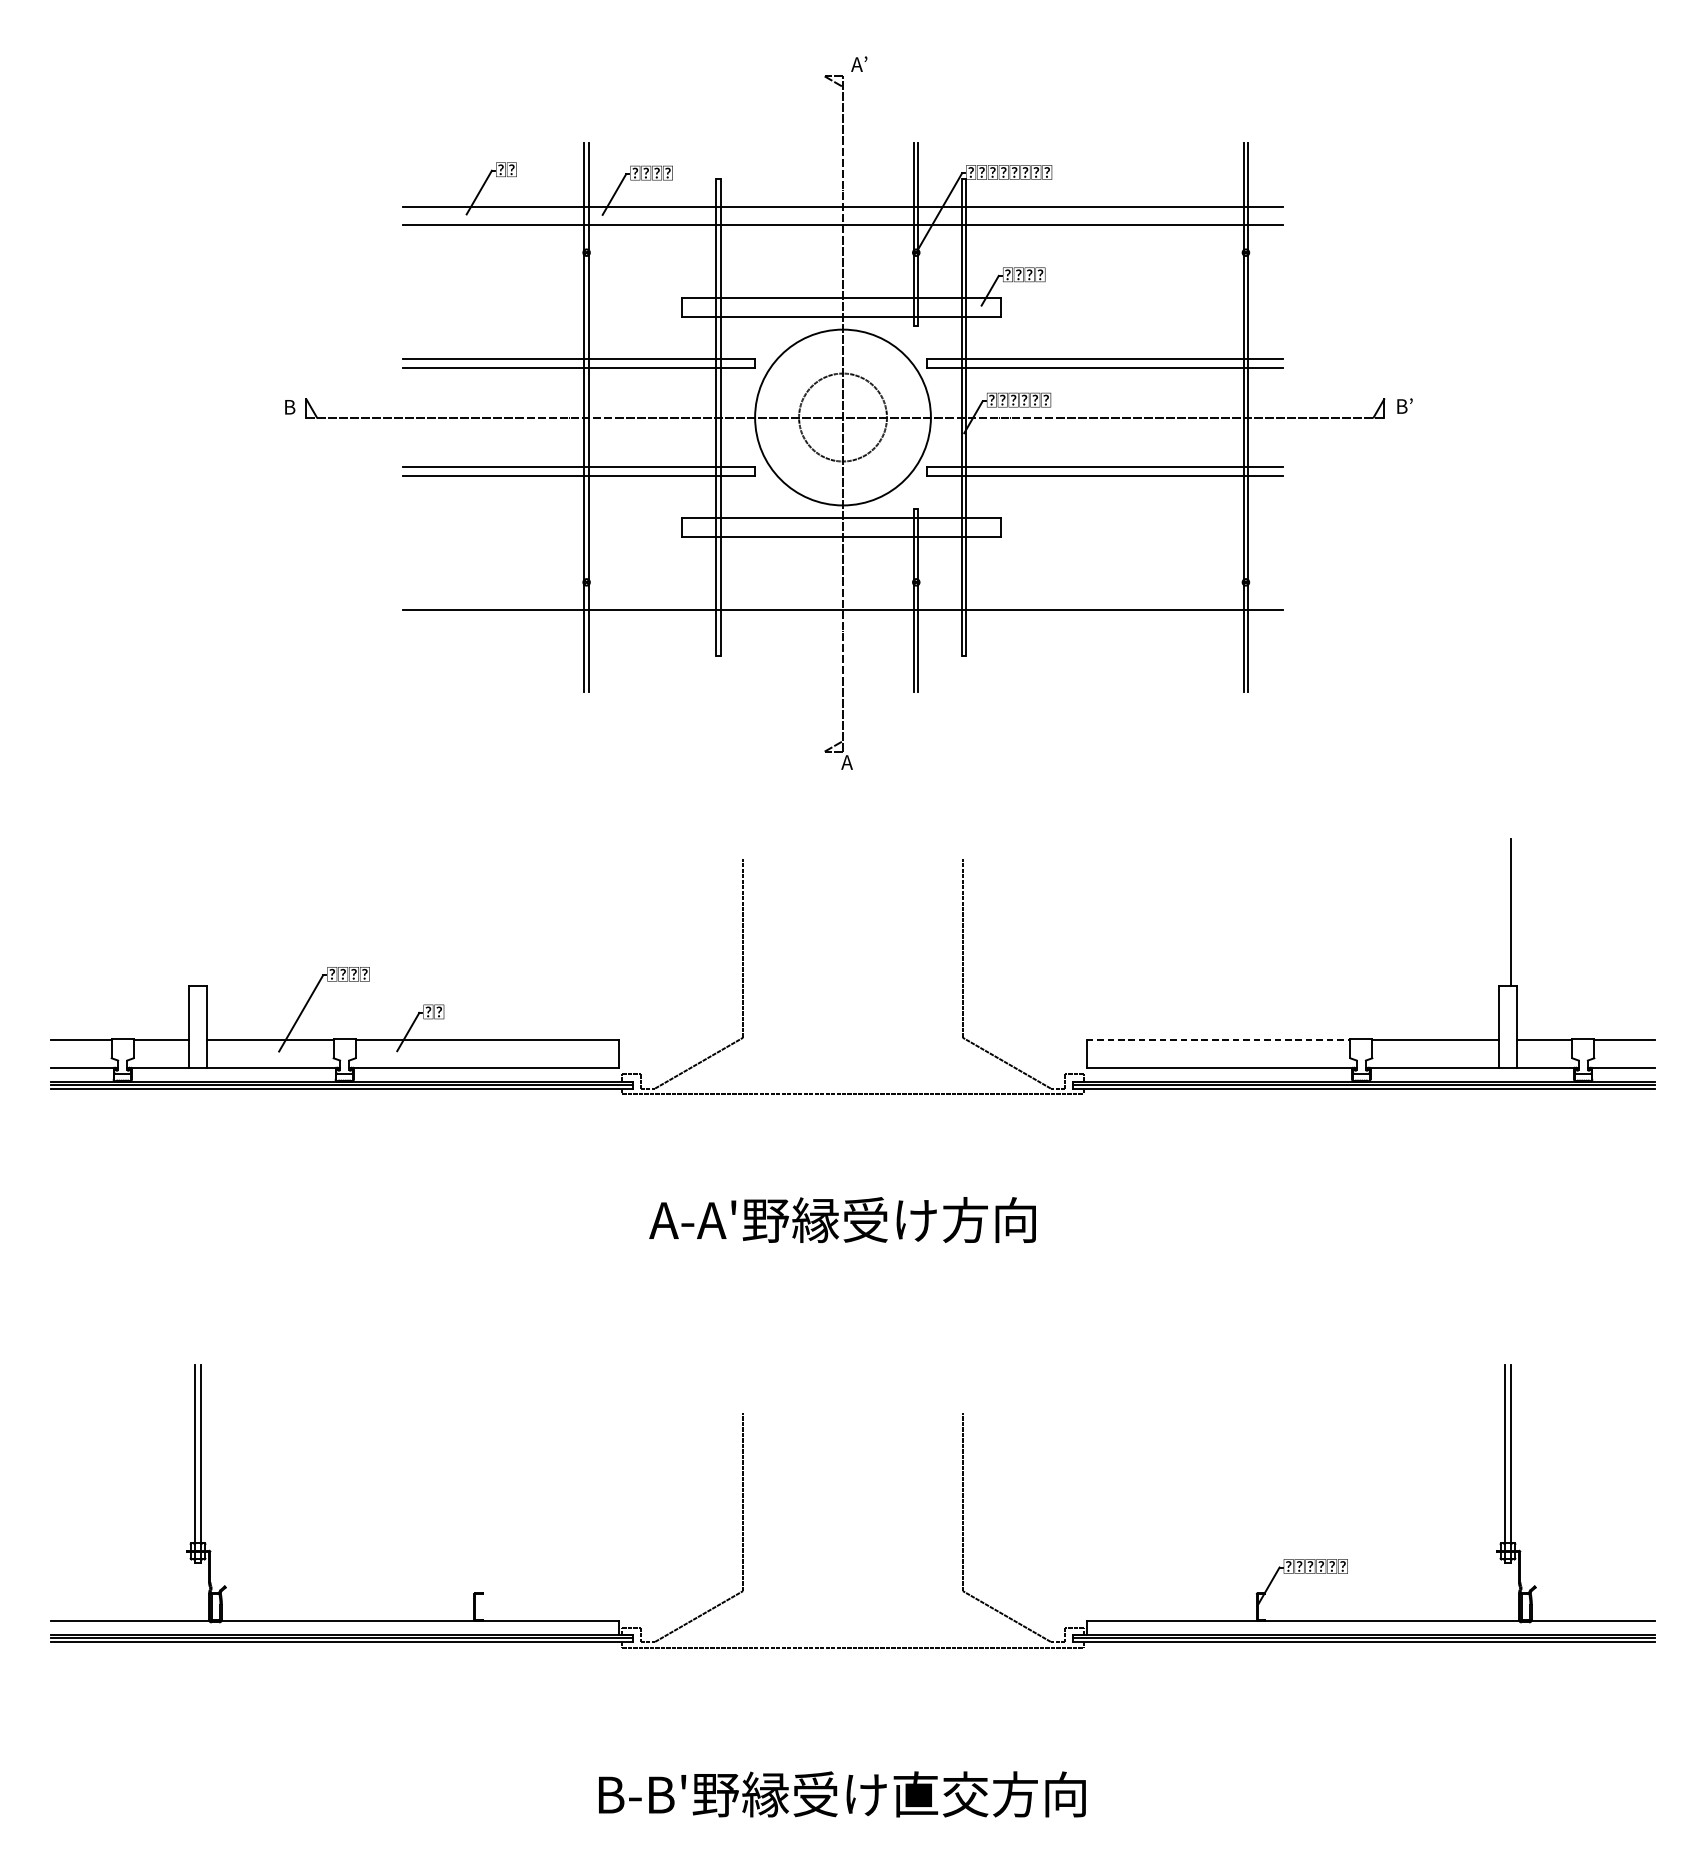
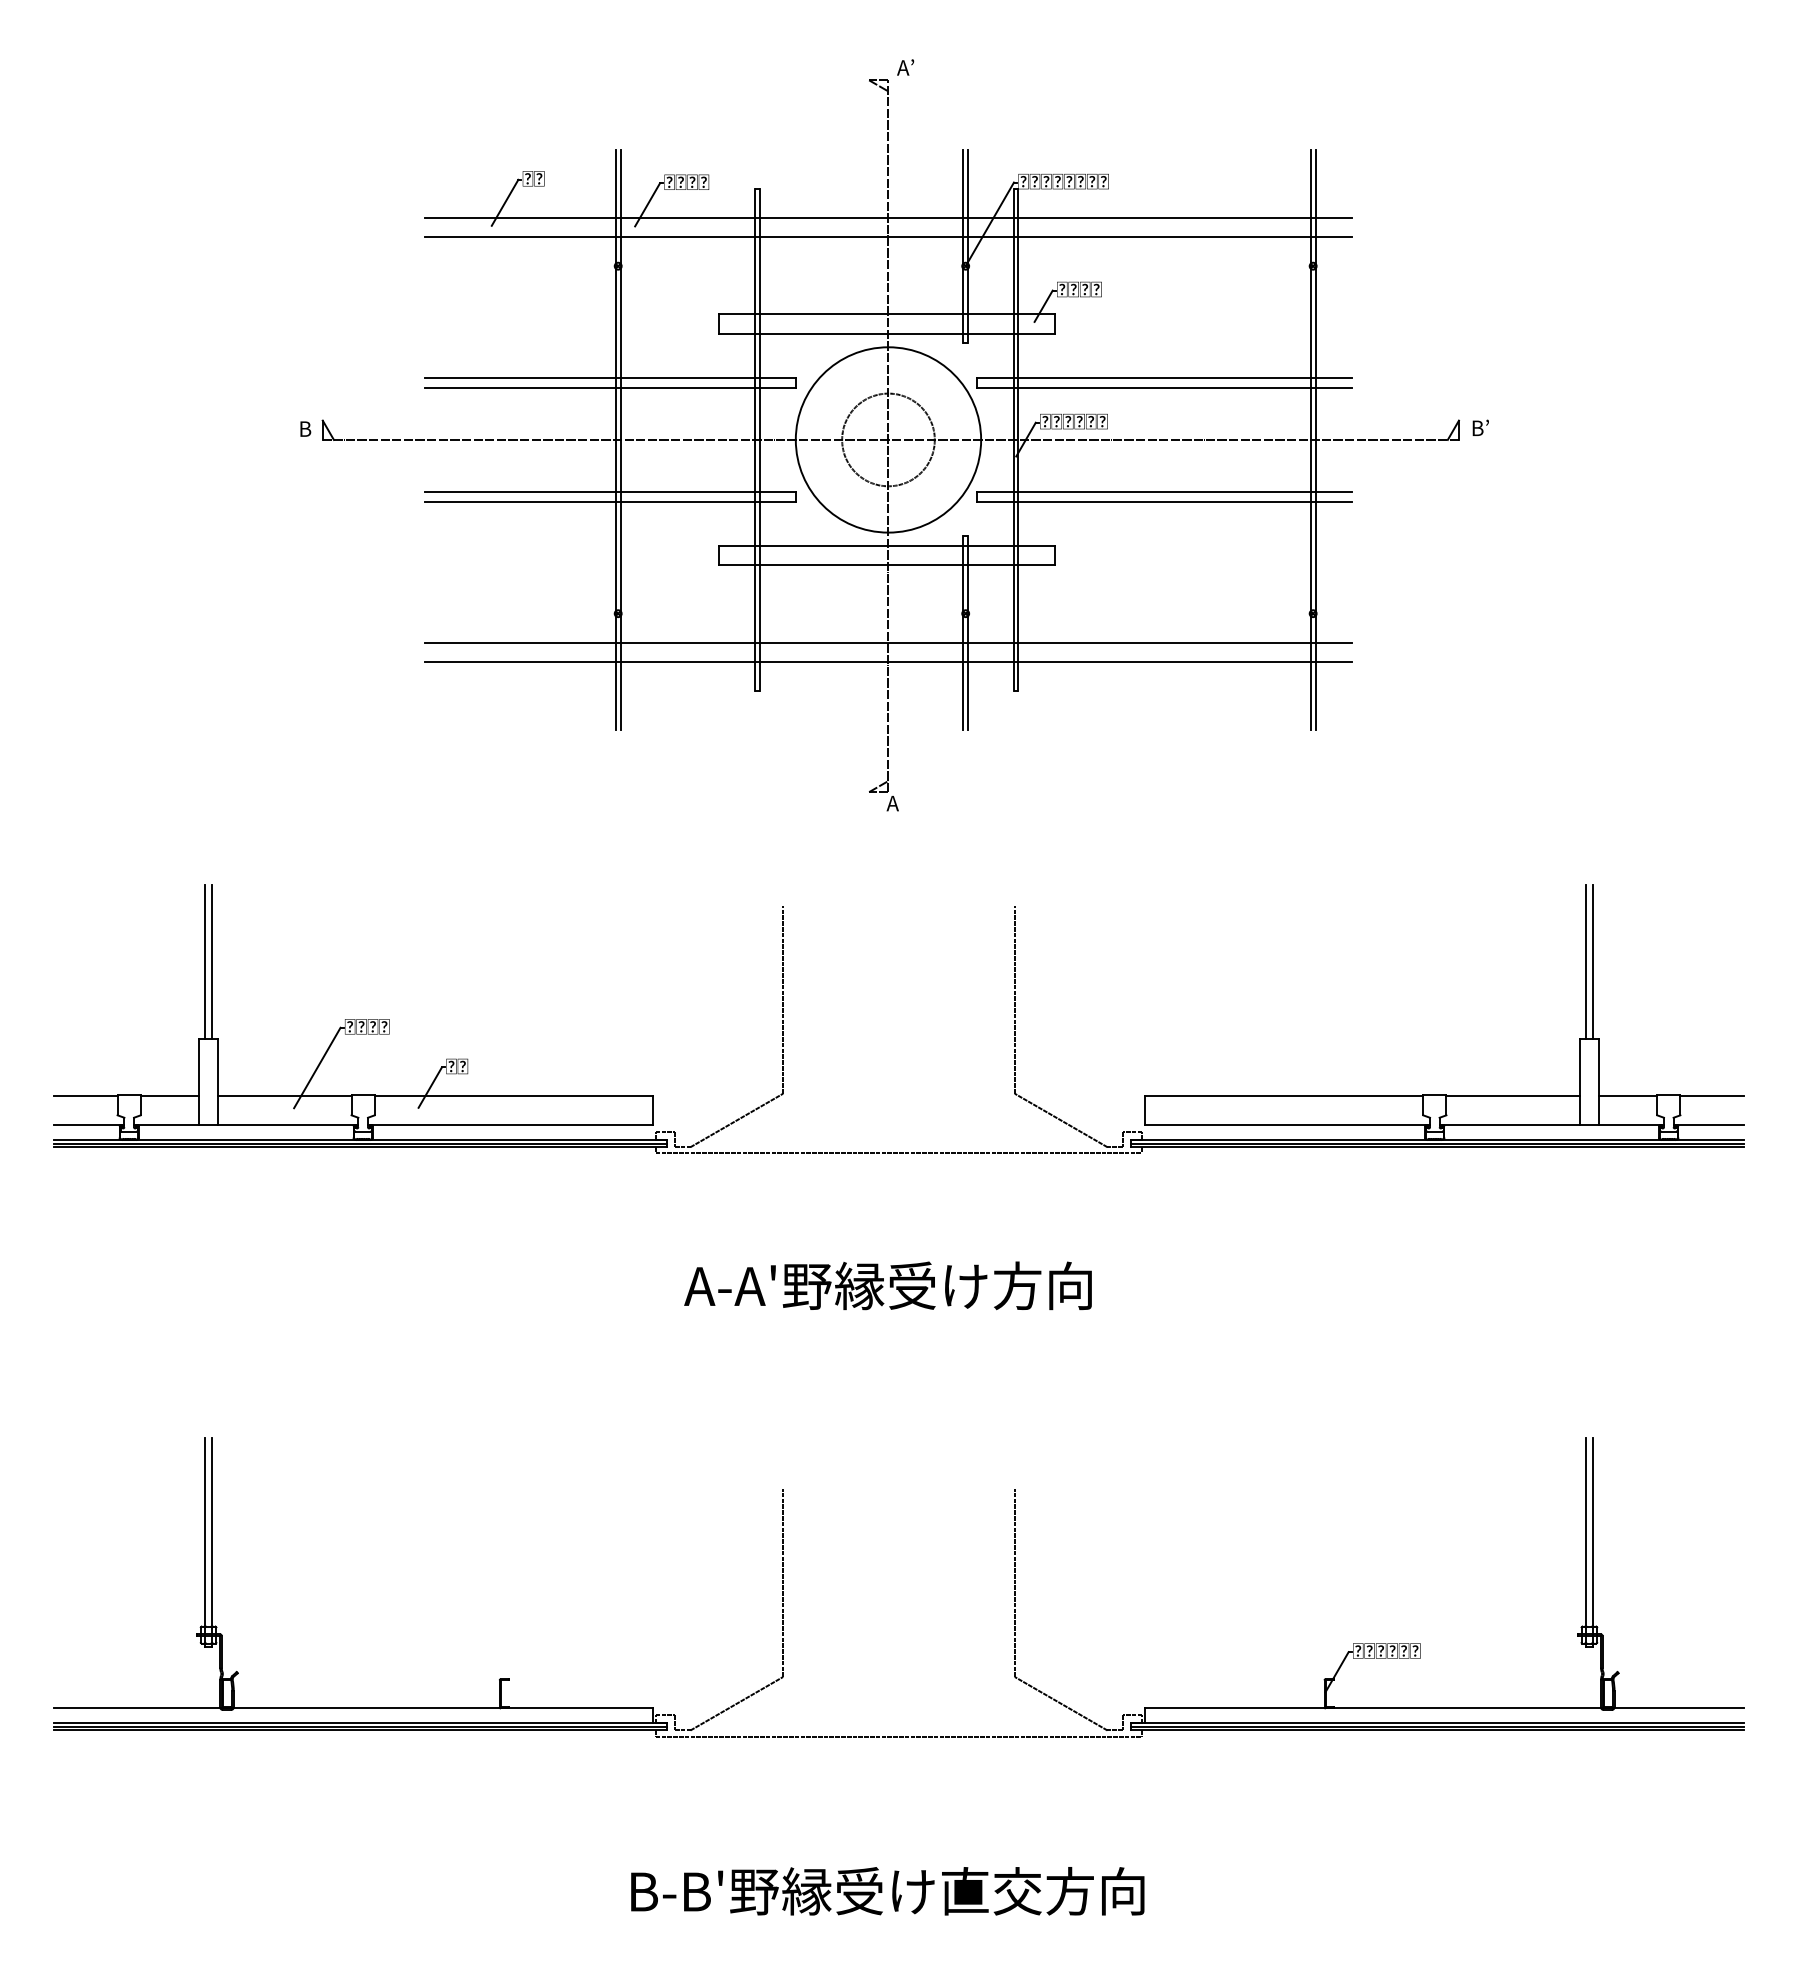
line: (843, 627) -> (888, 661), added
line: (195, 912) -> (205, 961), added
line: (201, 912) -> (212, 961), added
line: (1504, 912) -> (1585, 961), added
line: (1218, 1039) -> (1284, 1095), dashed -> solid

